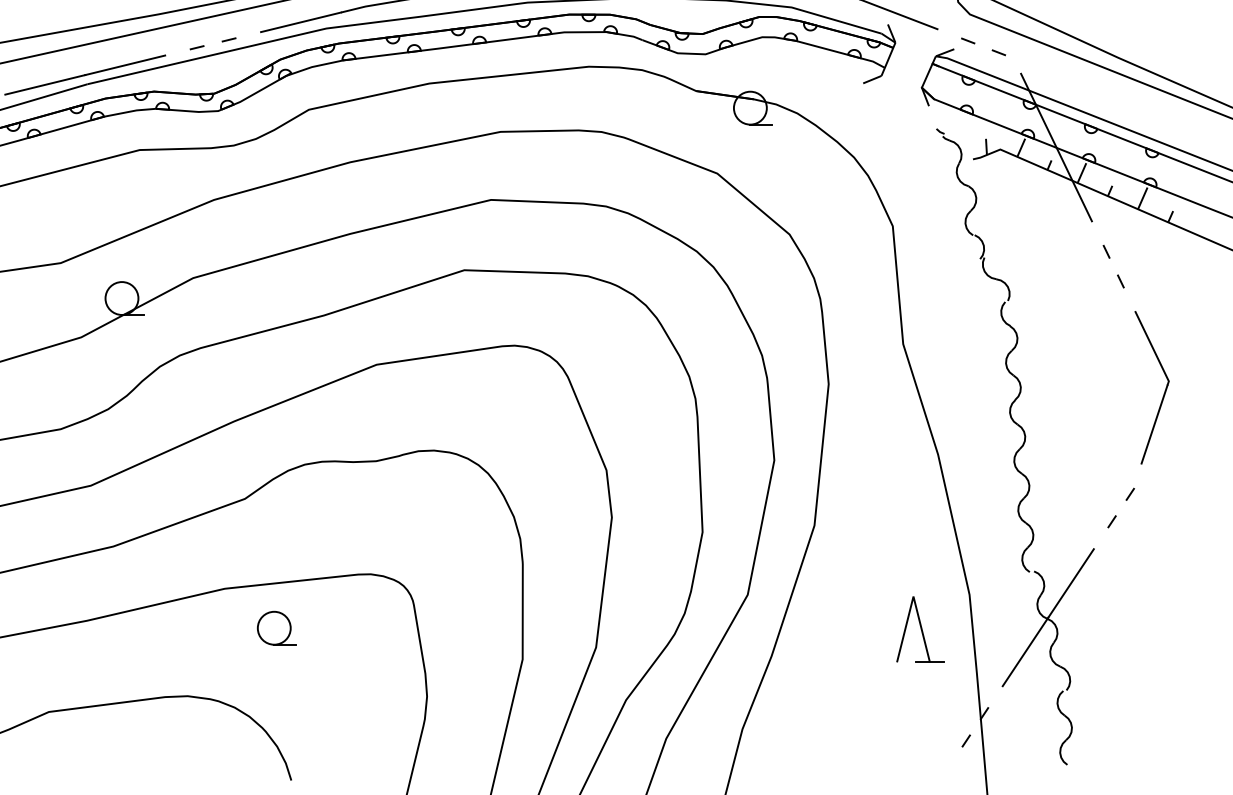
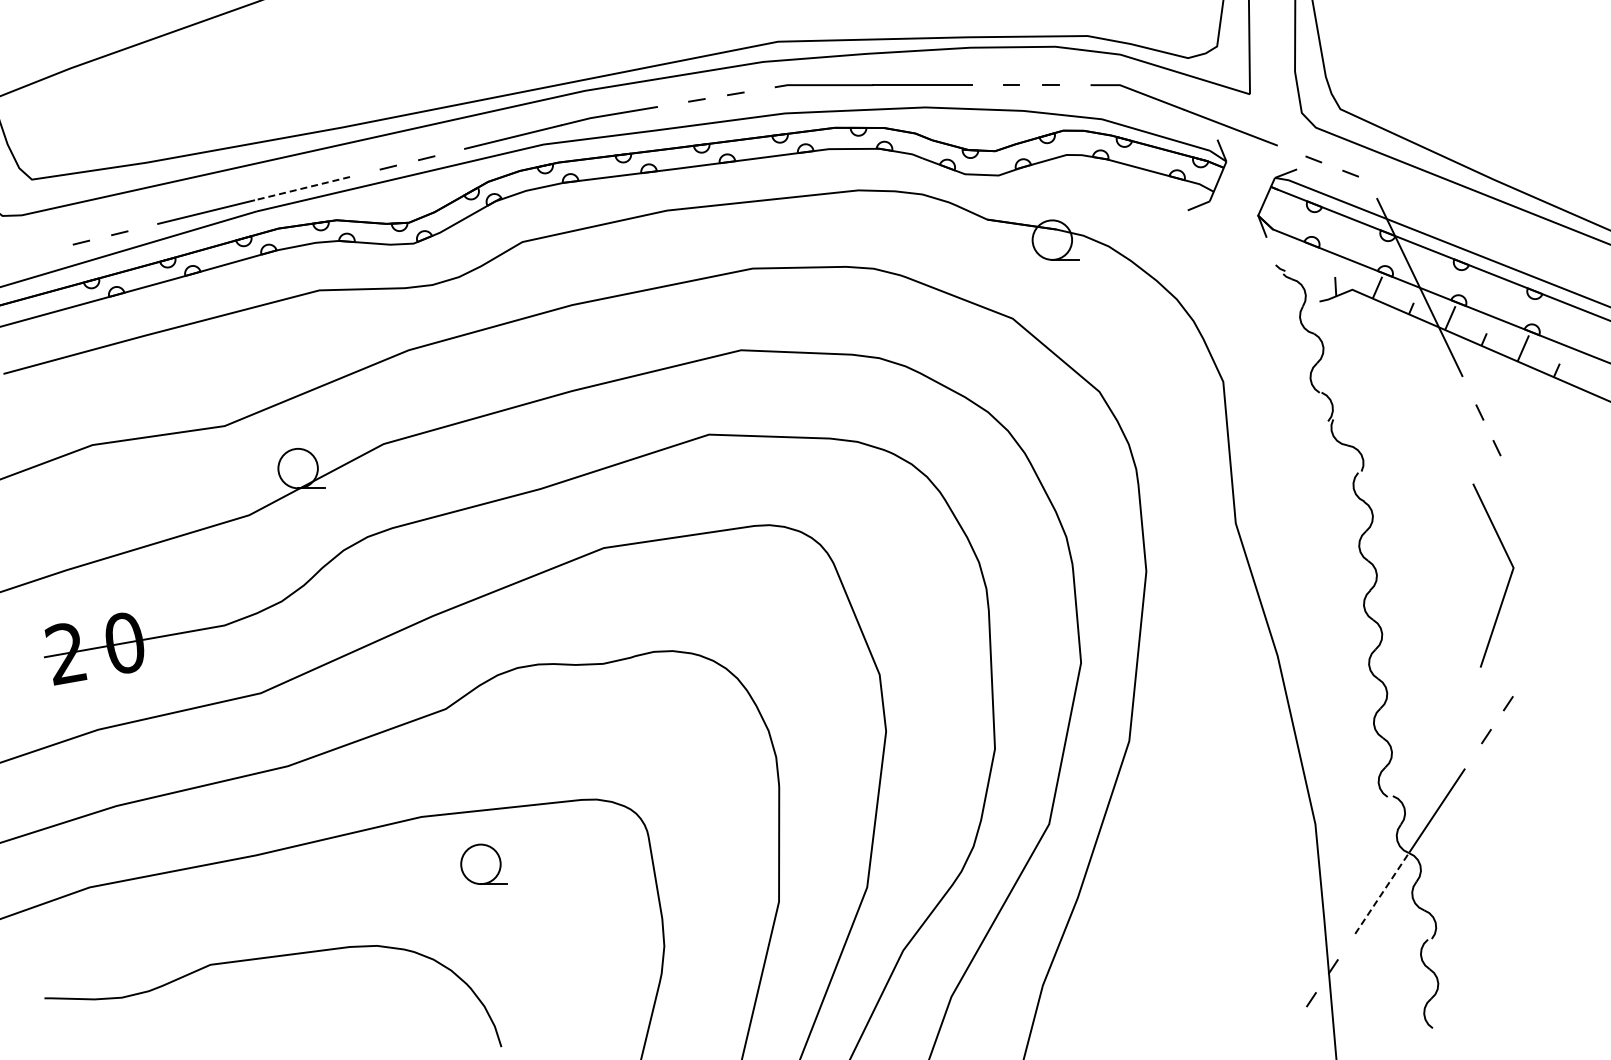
line: (124, 65) -> (301, 188), solid -> dashed
part: (1164, 390) -> (1508, 579), moved
part: (919, 629) -> (1255, 865), removed
line: (1025, 651) -> (1382, 892), solid -> dashed

